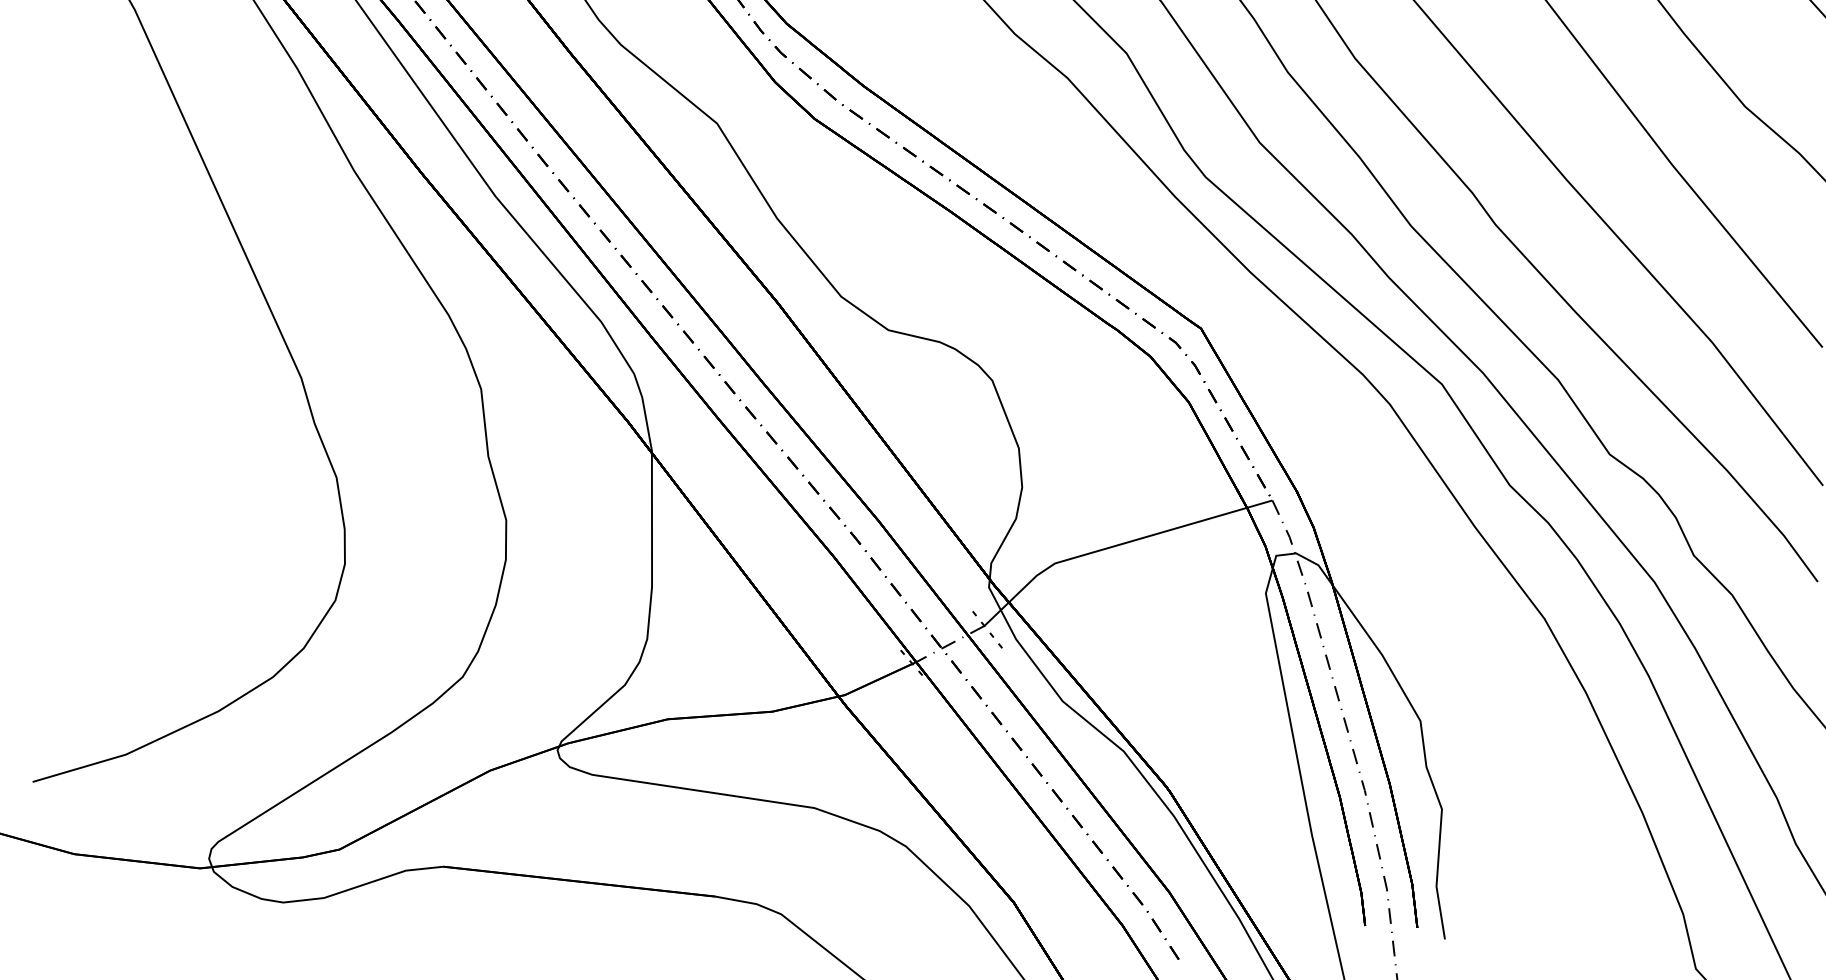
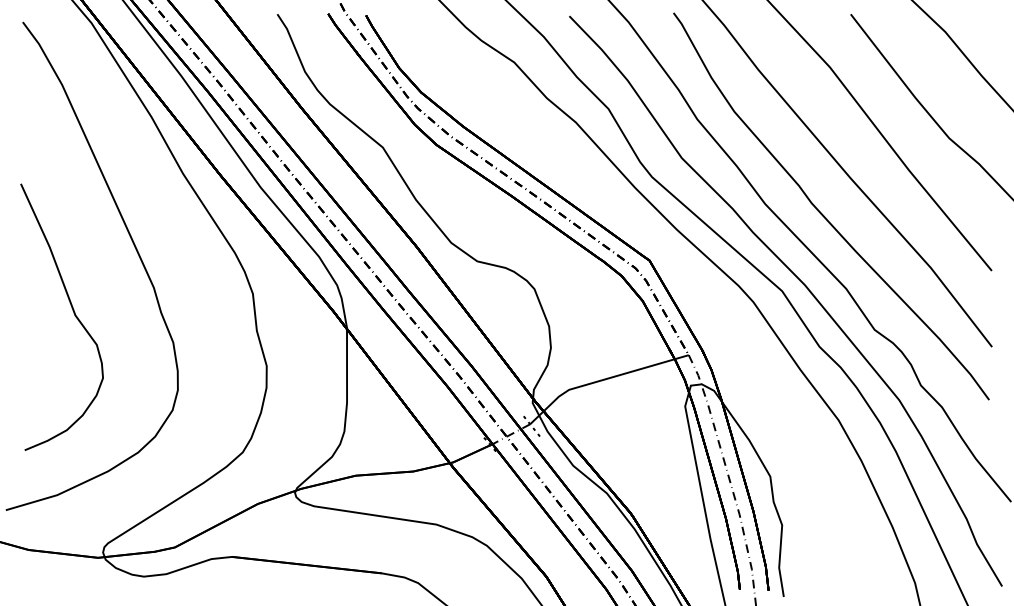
curve: (155, 424) -> (73, 313), added

